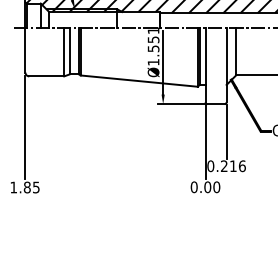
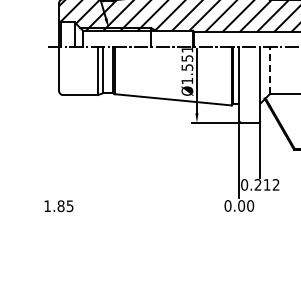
line: (236, 51) -> (270, 70), solid -> dashed
line: (25, 127) -> (59, 146), removed
text: (241, 165) -> (275, 184), 0.216 -> 0.212

